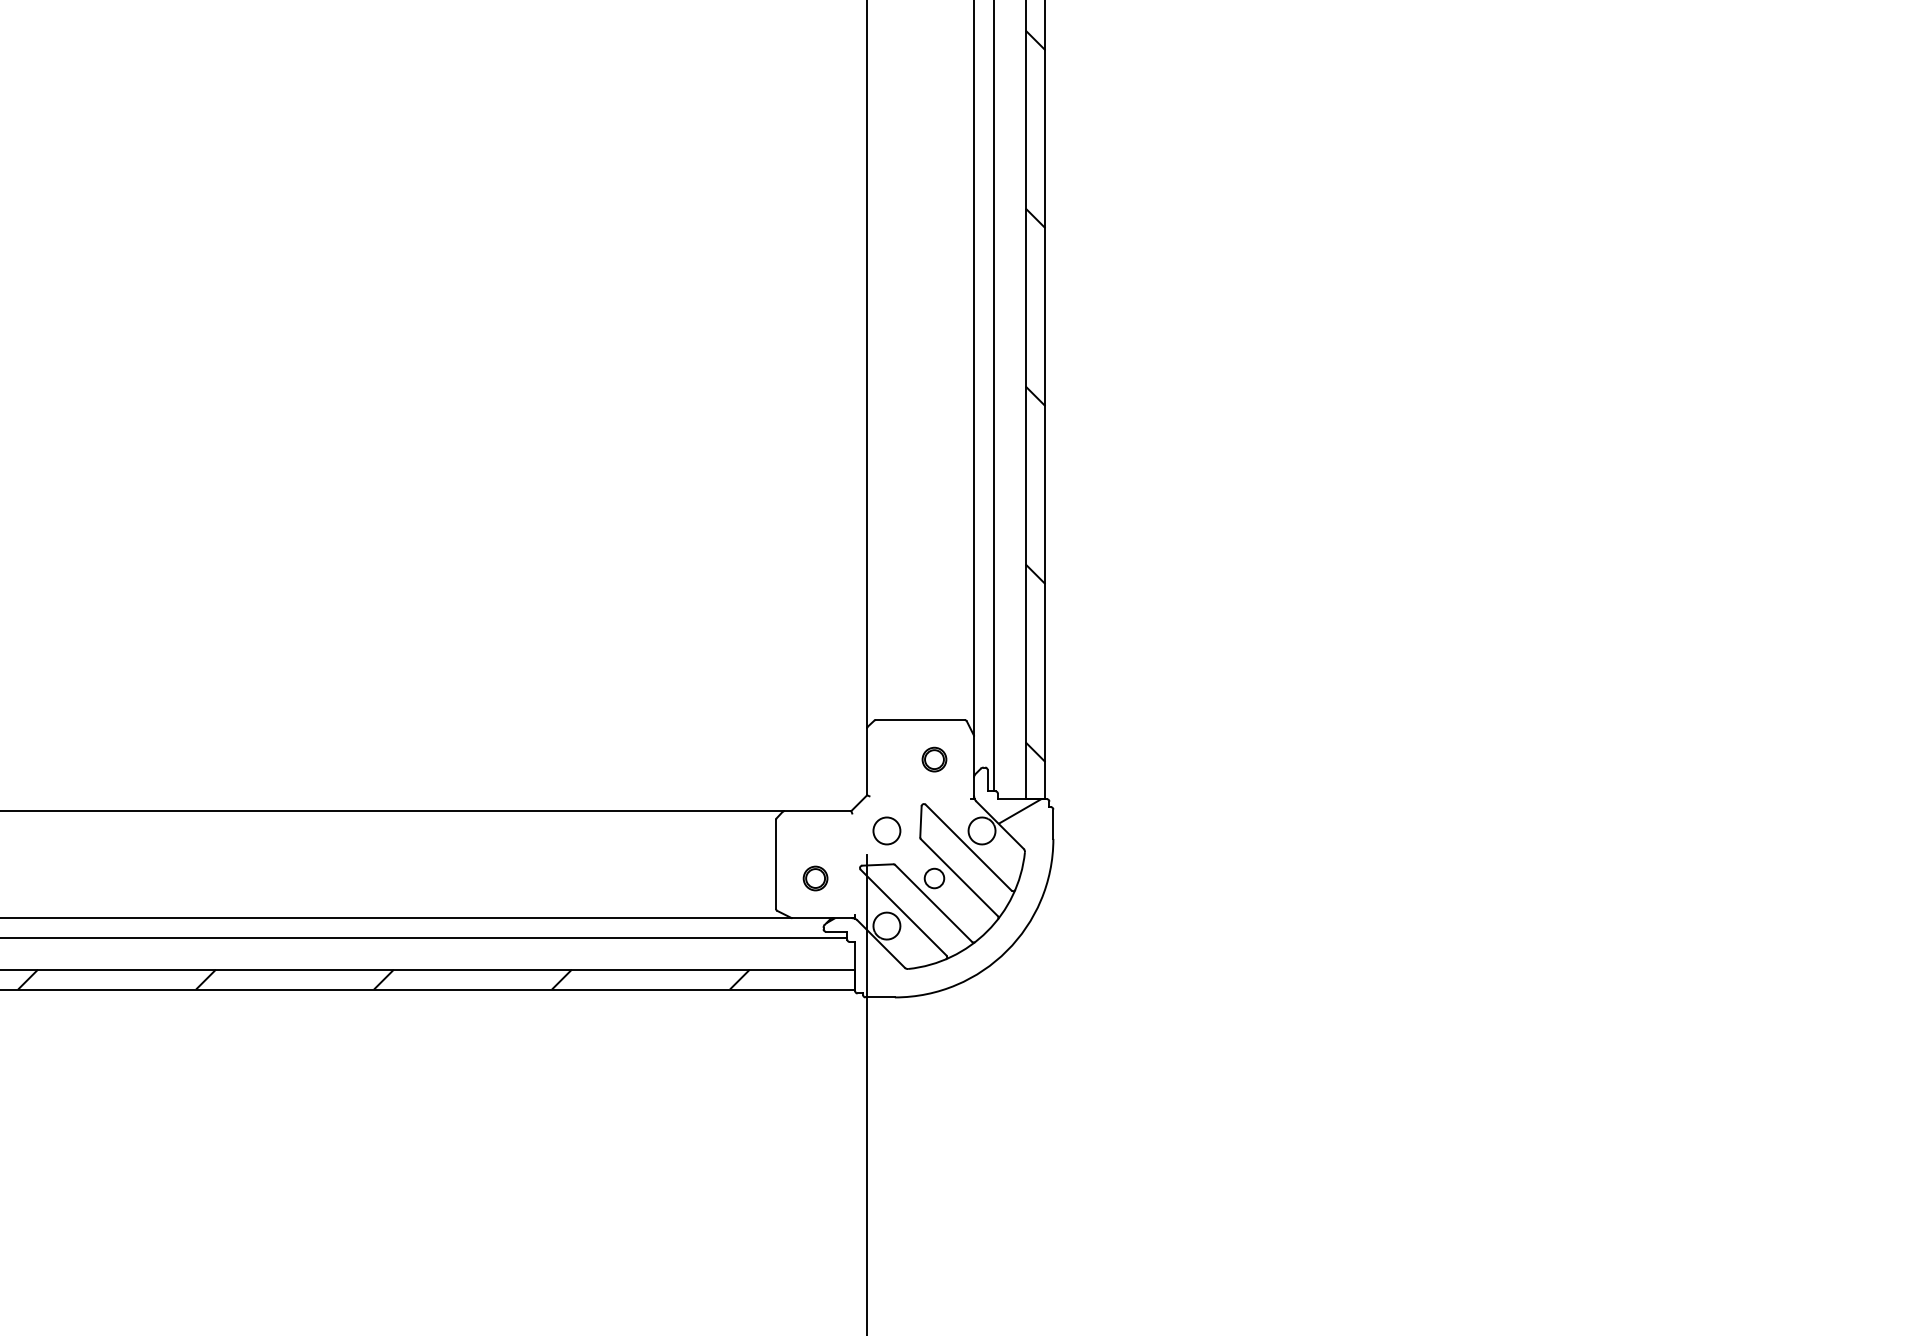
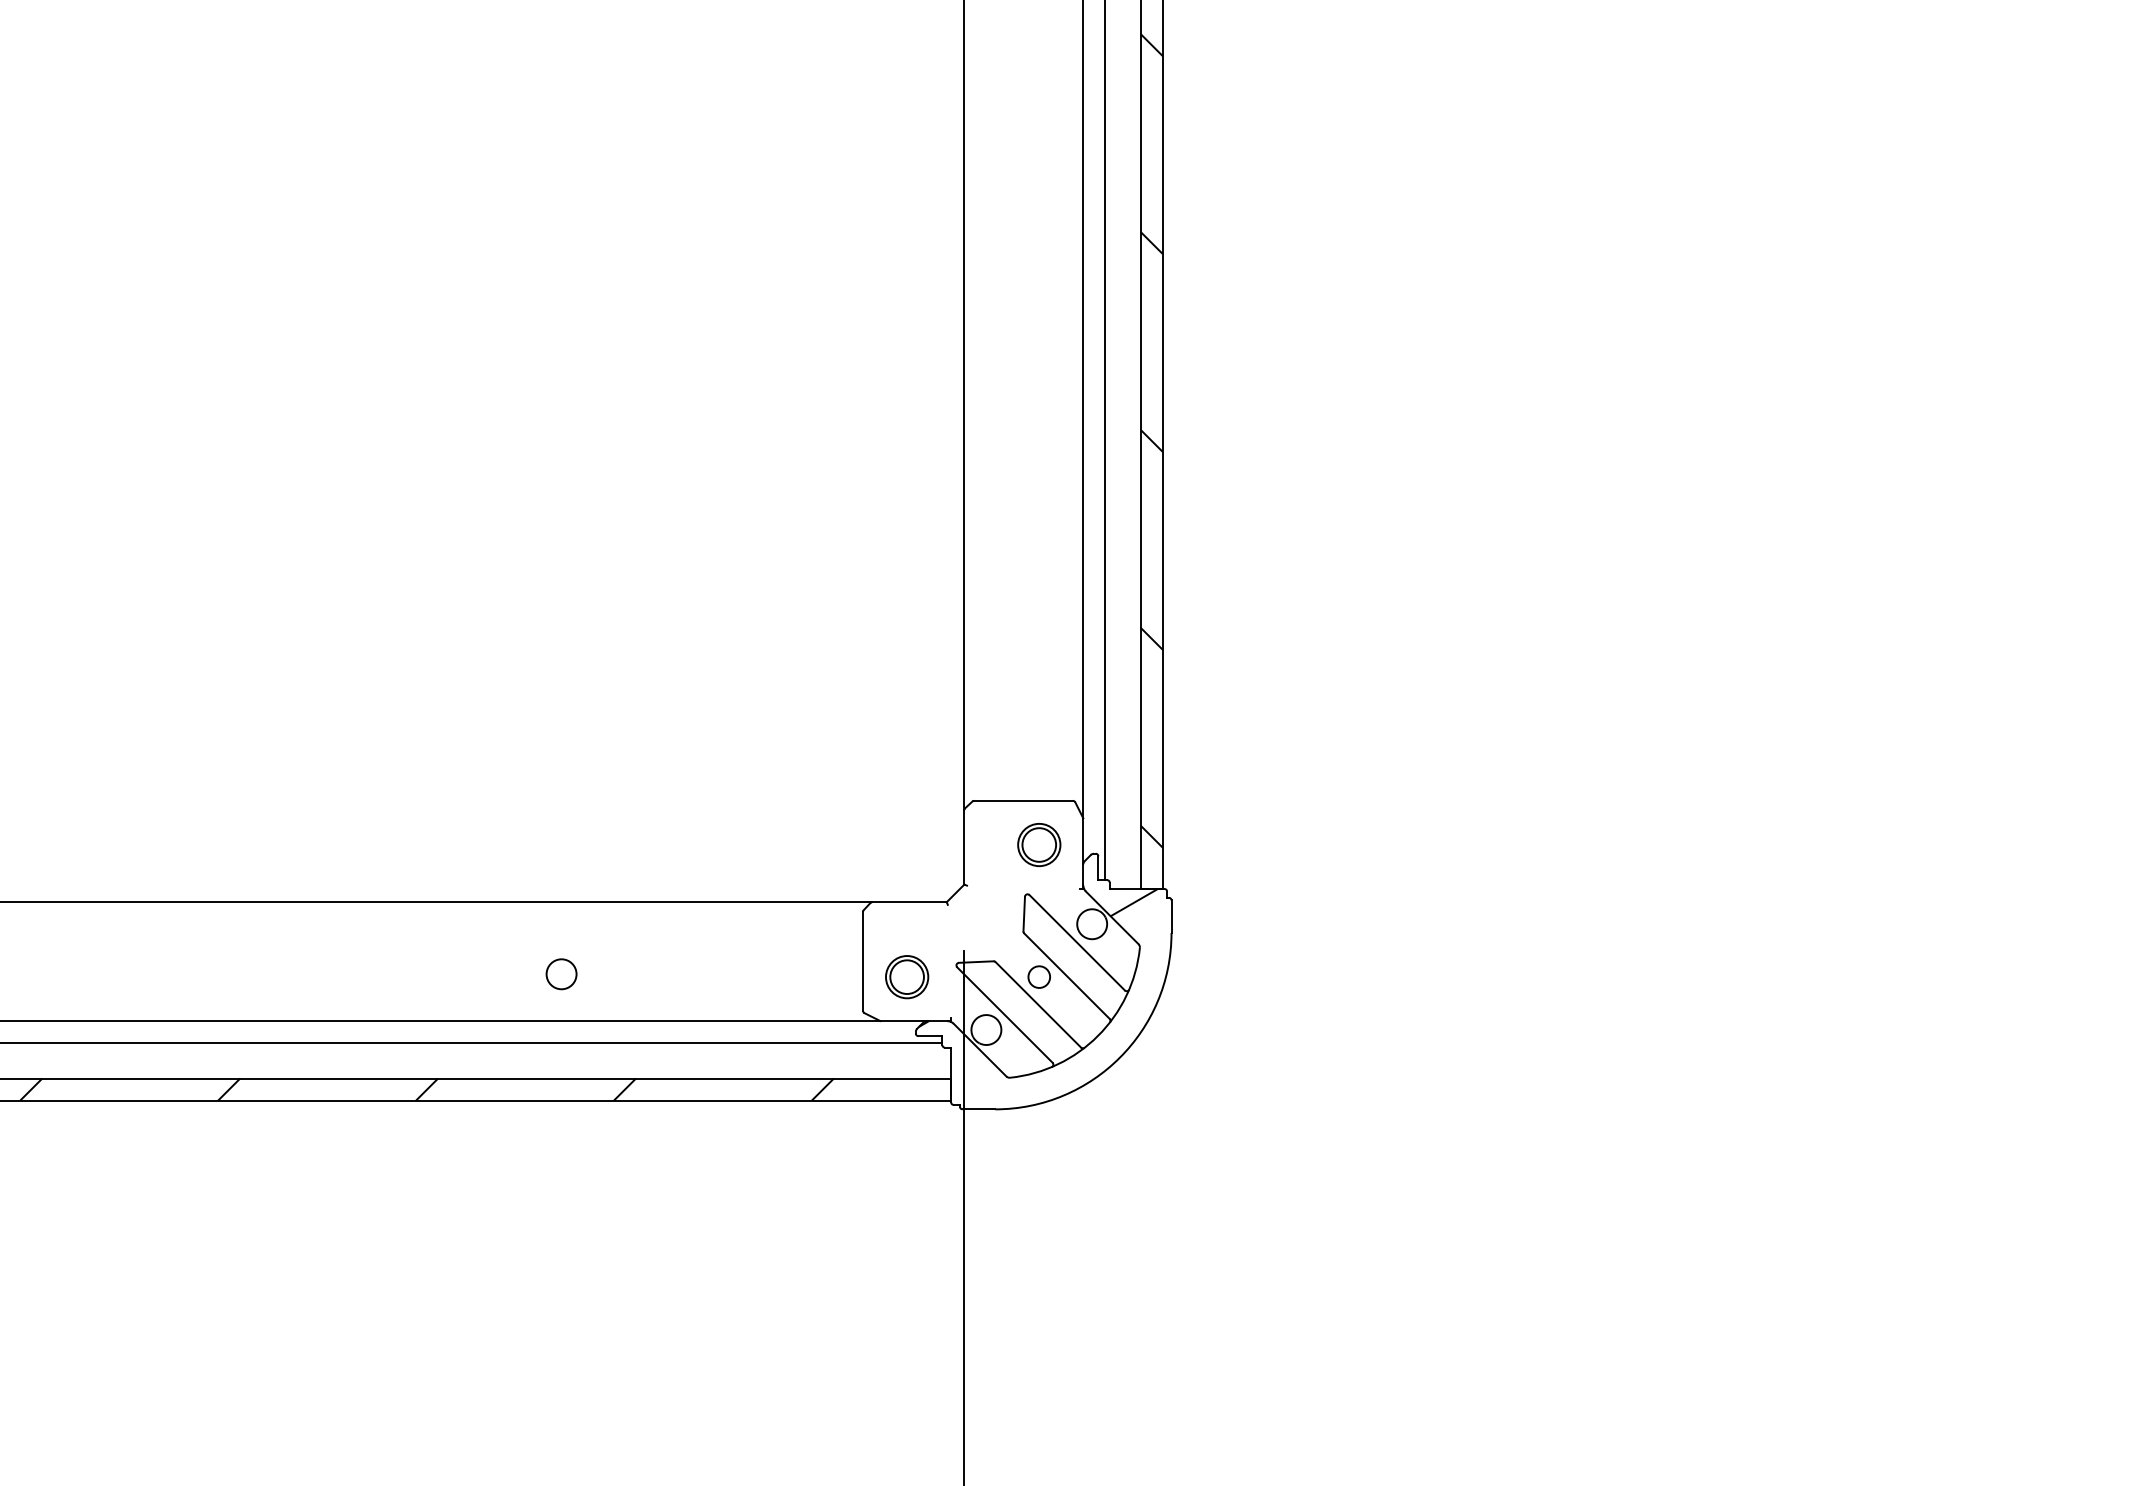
part: (934, 759) -> (1039, 844), size x1.6
circle: (886, 830) -> (561, 973), moved
part: (815, 878) -> (906, 977), size x1.6

